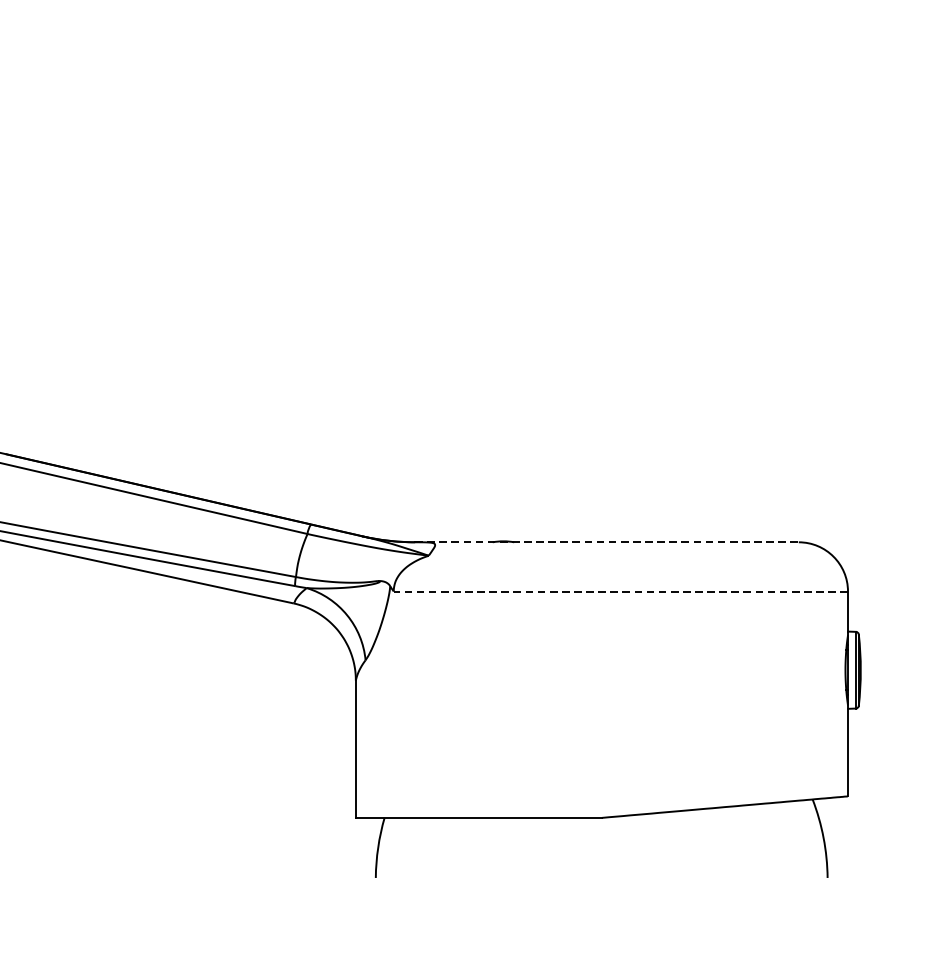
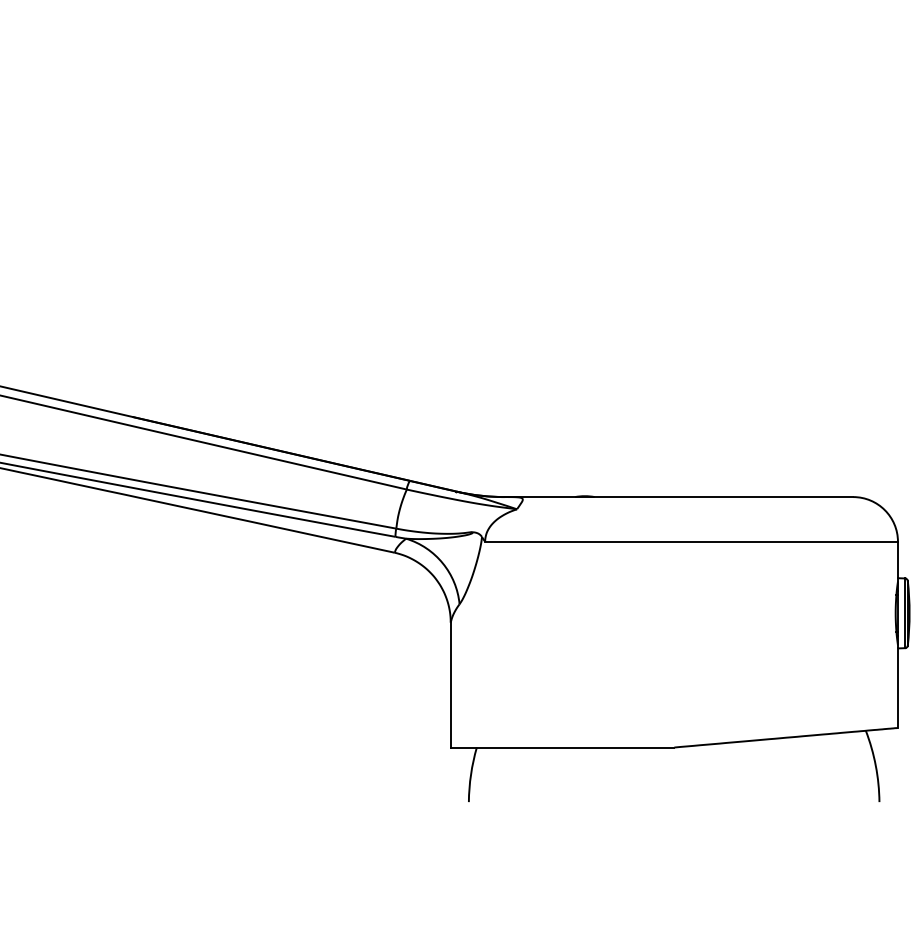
line: (607, 542) -> (679, 497), dashed -> solid
line: (620, 591) -> (691, 541), dashed -> solid

